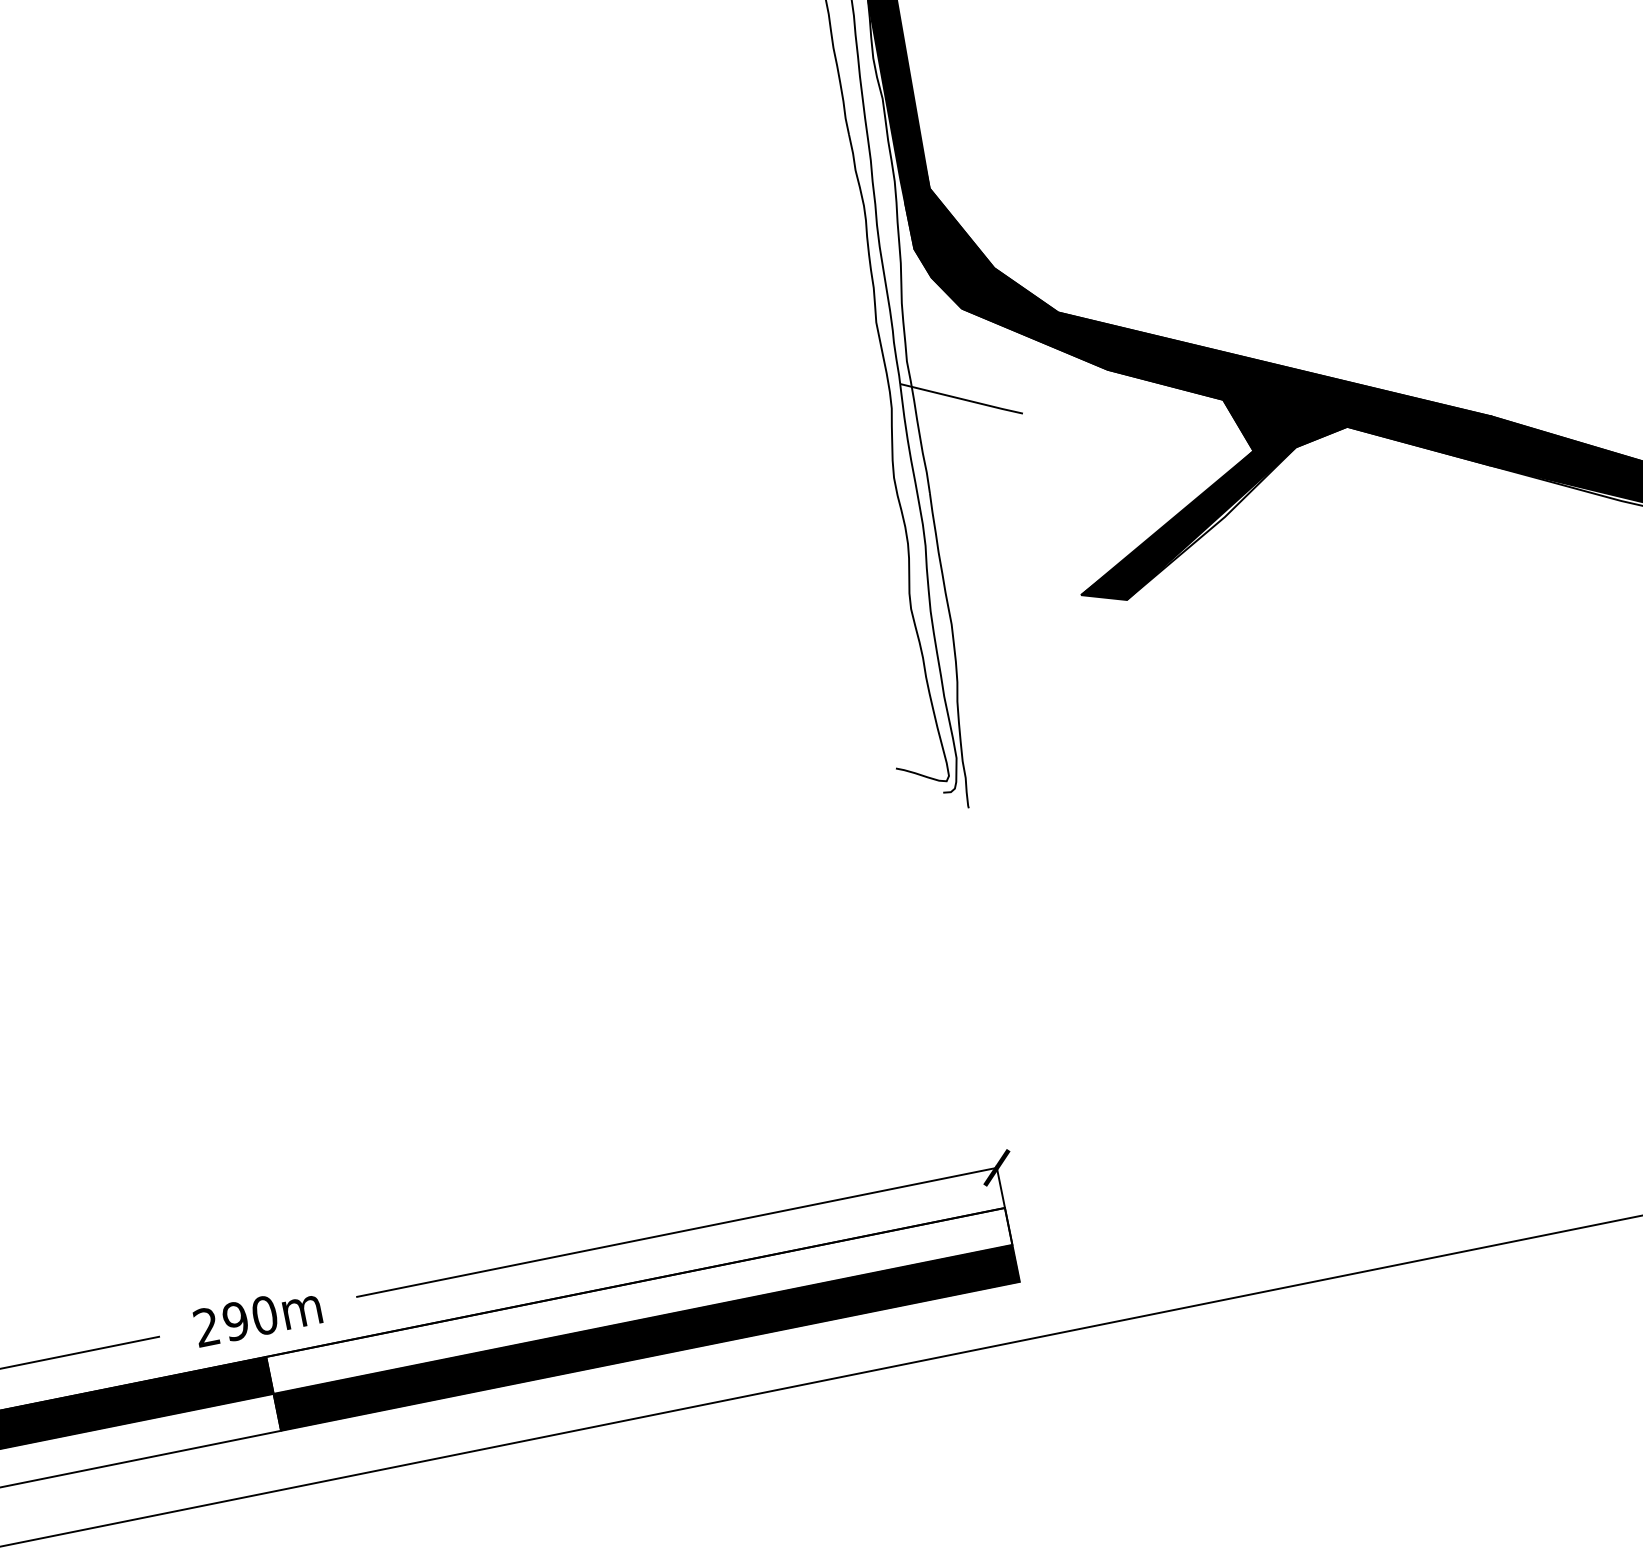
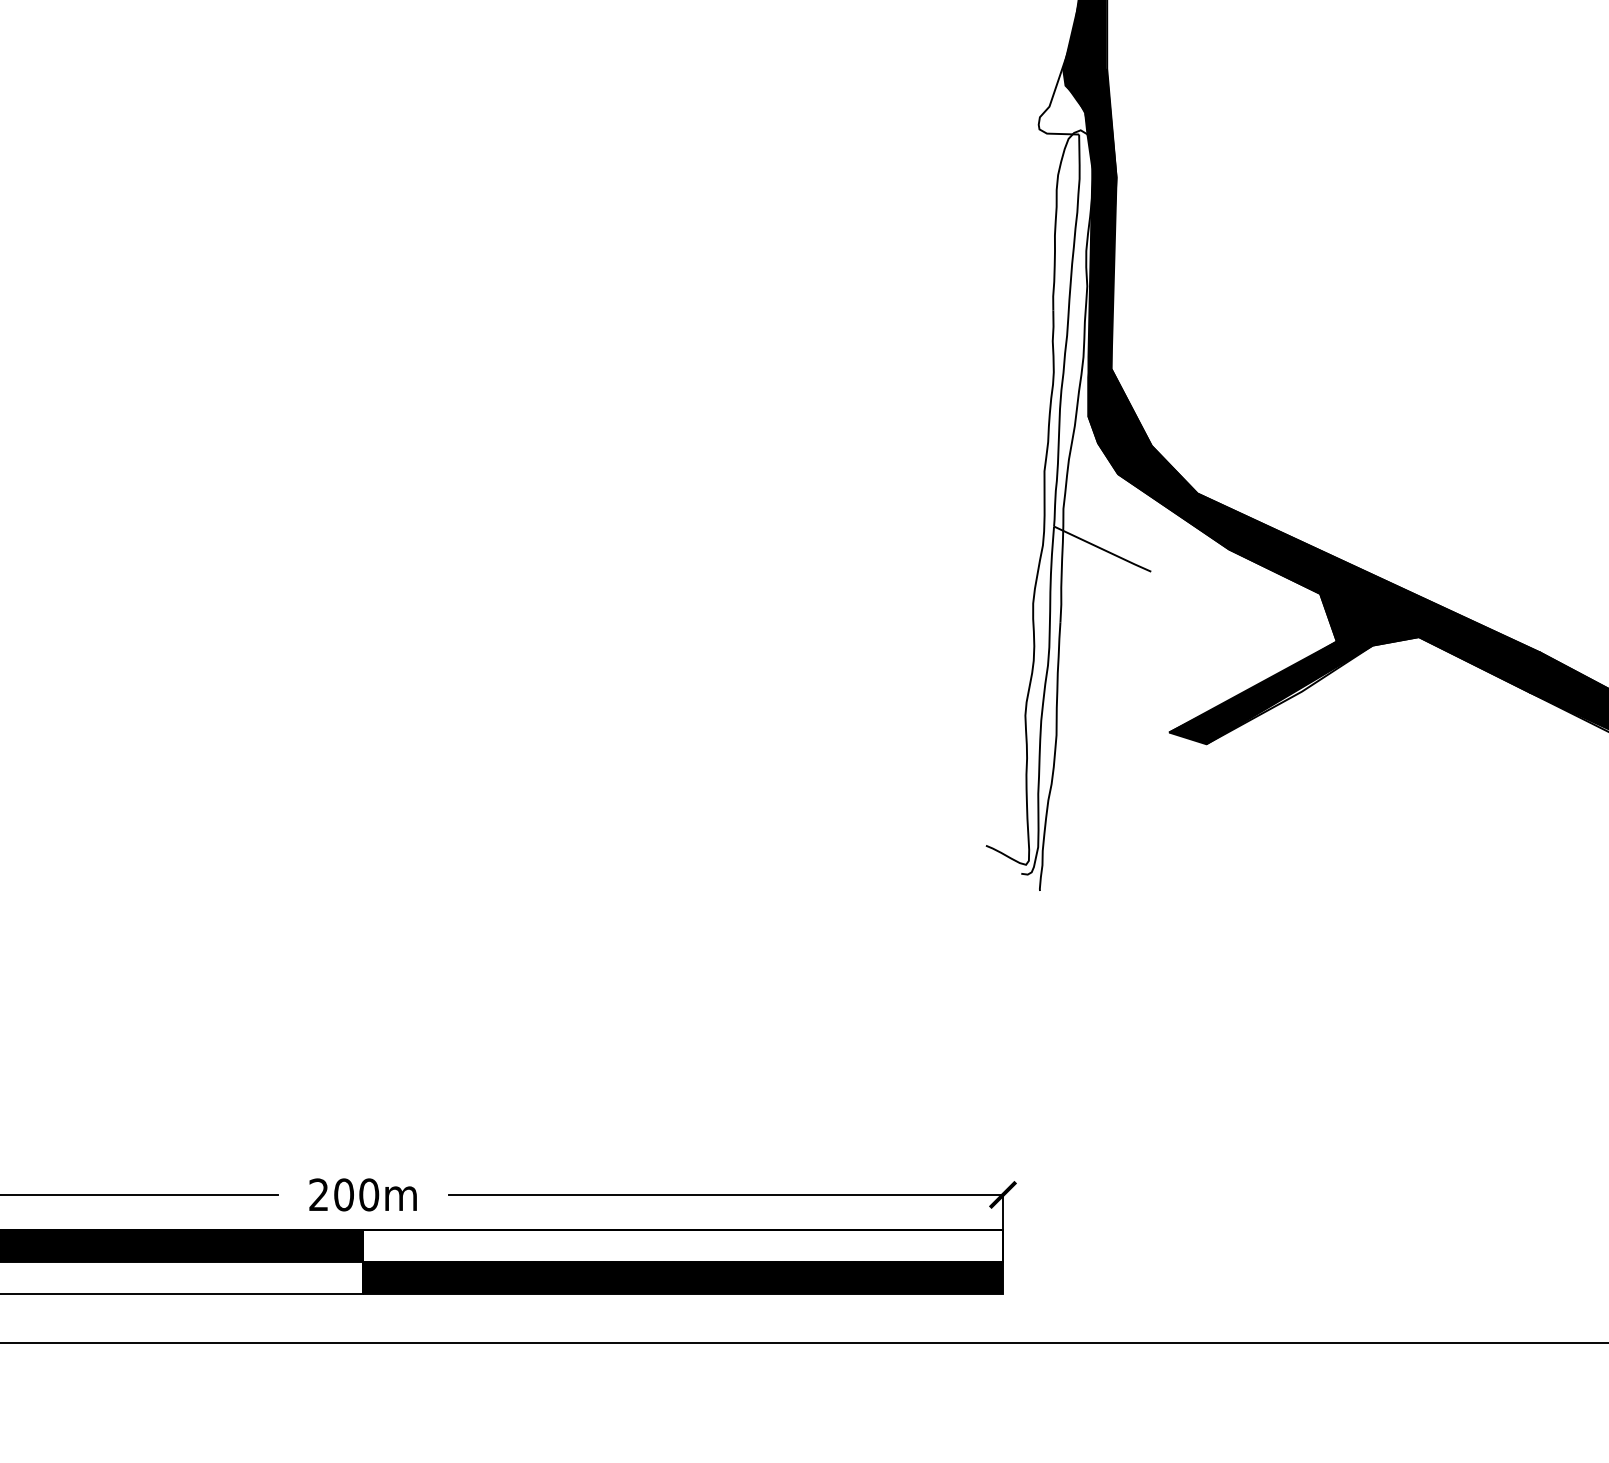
text: (235, 1320) -> (343, 1194), 290m -> 200m

